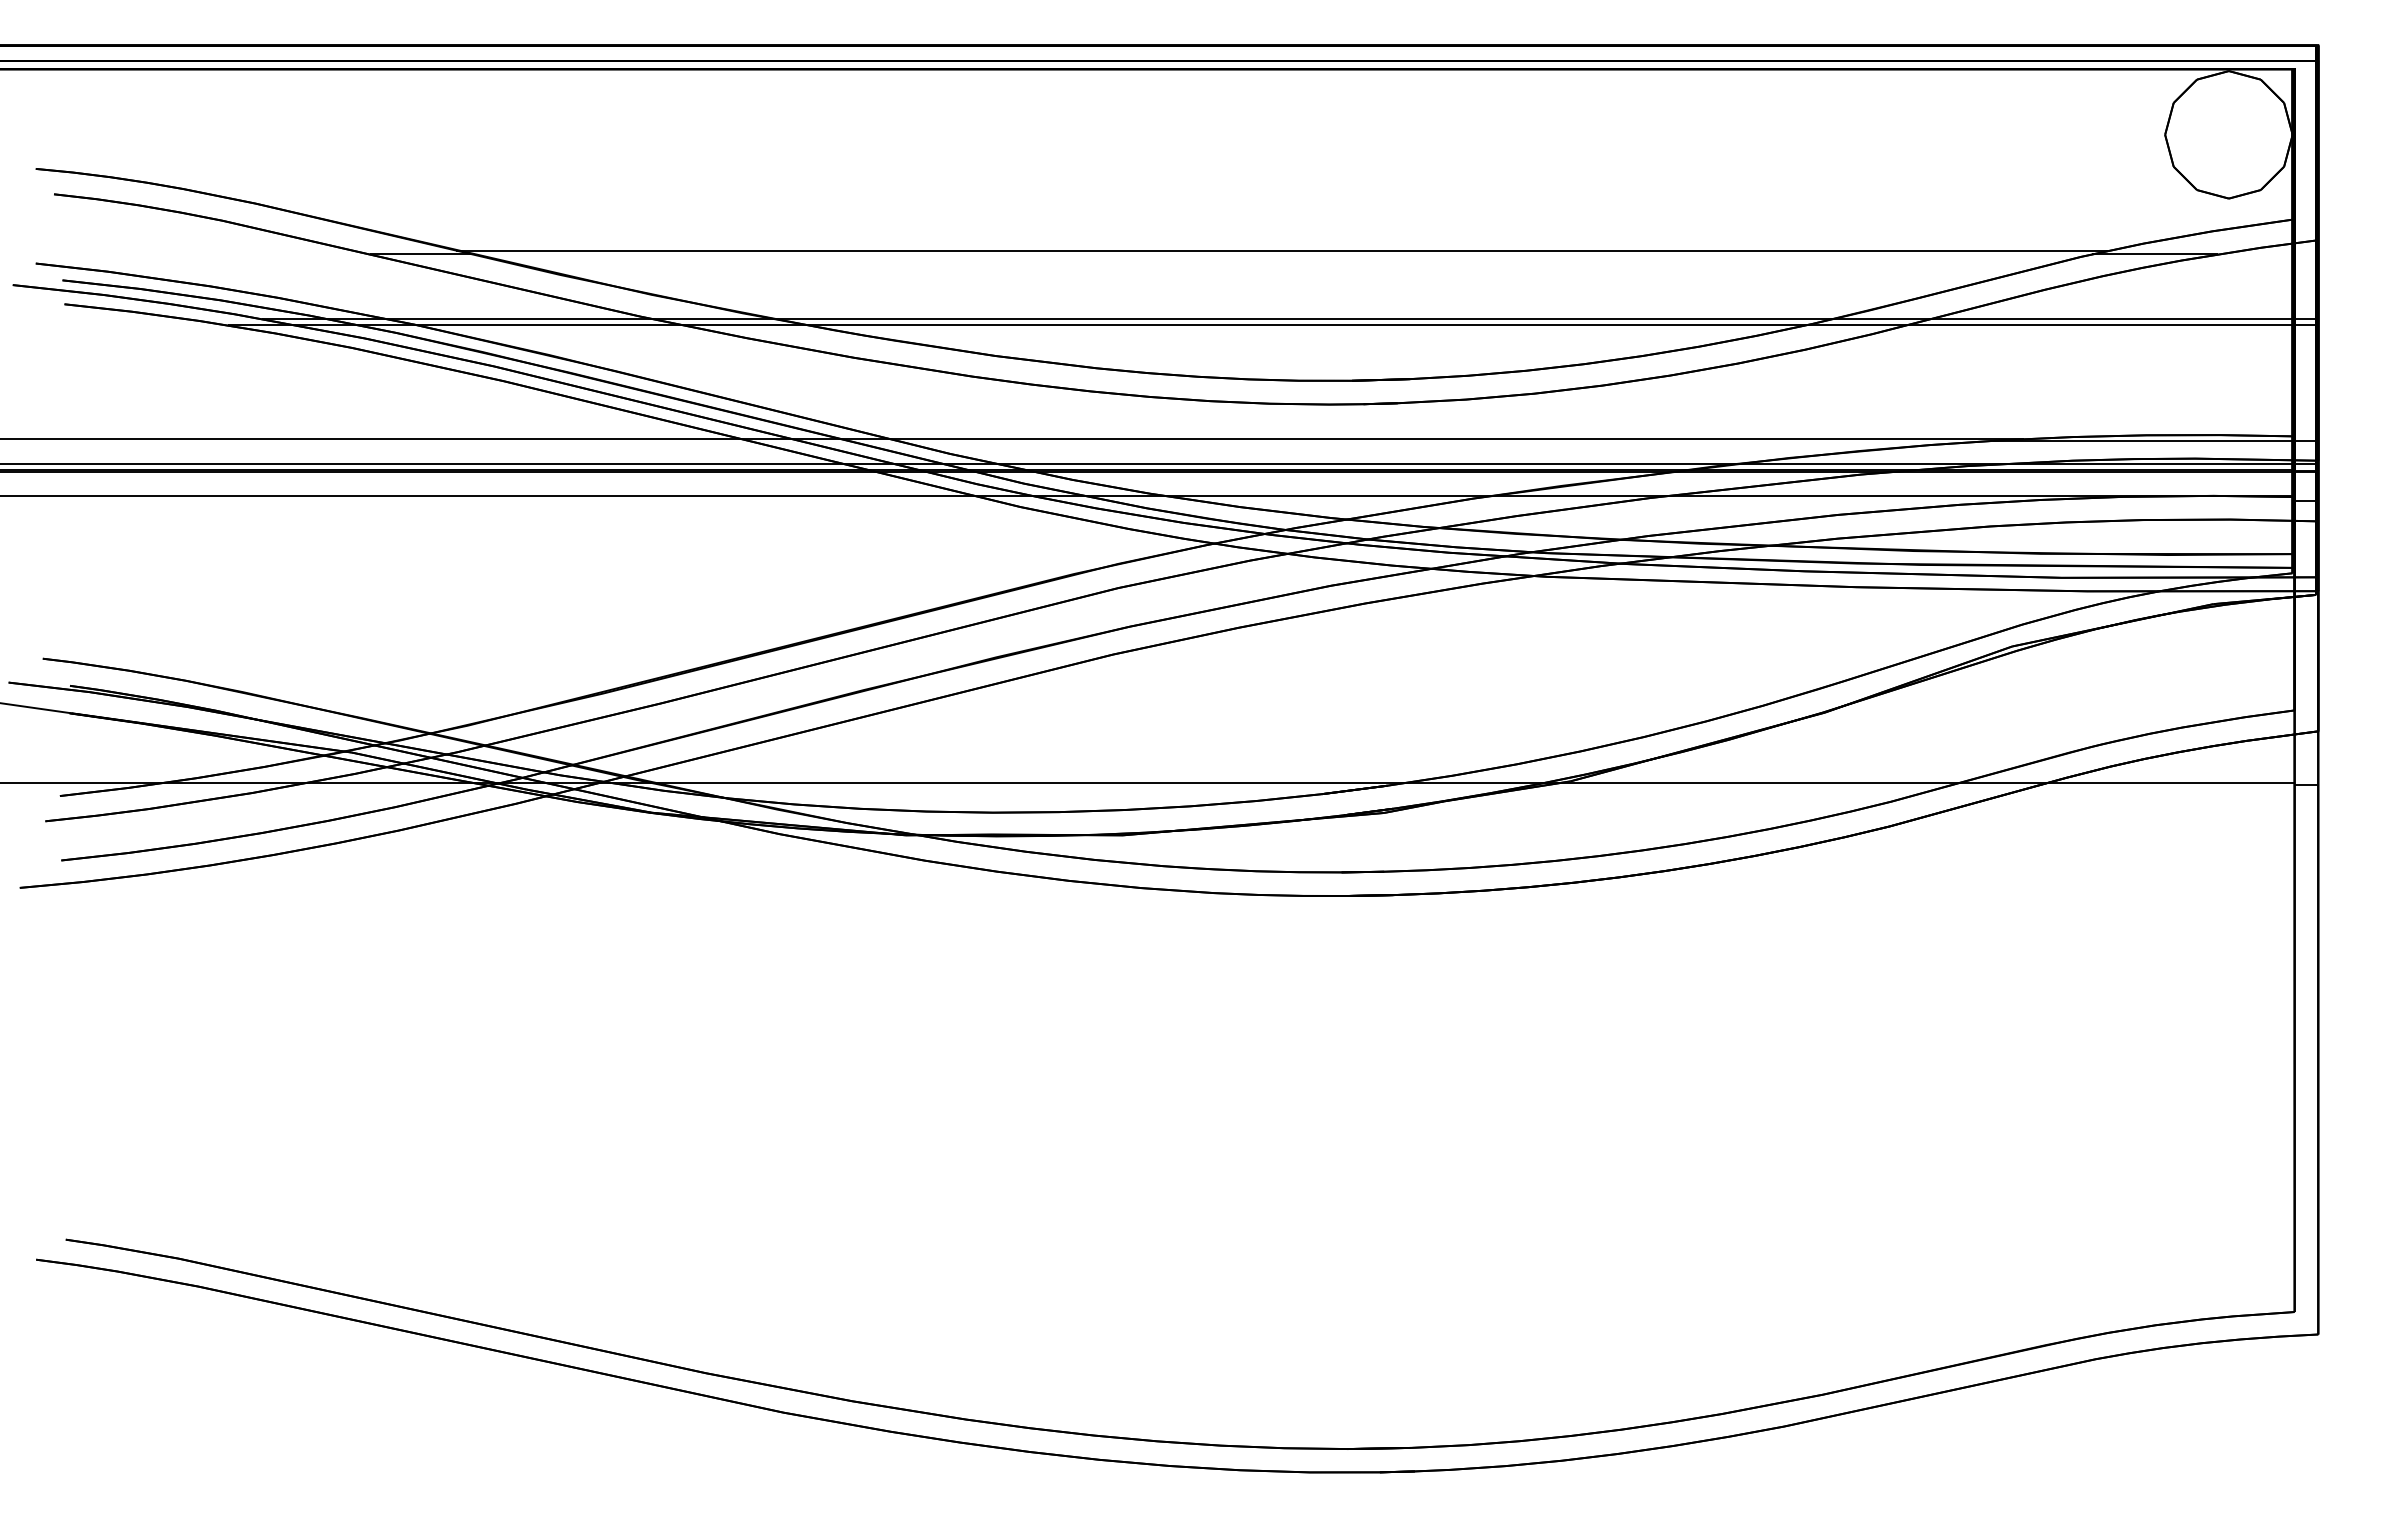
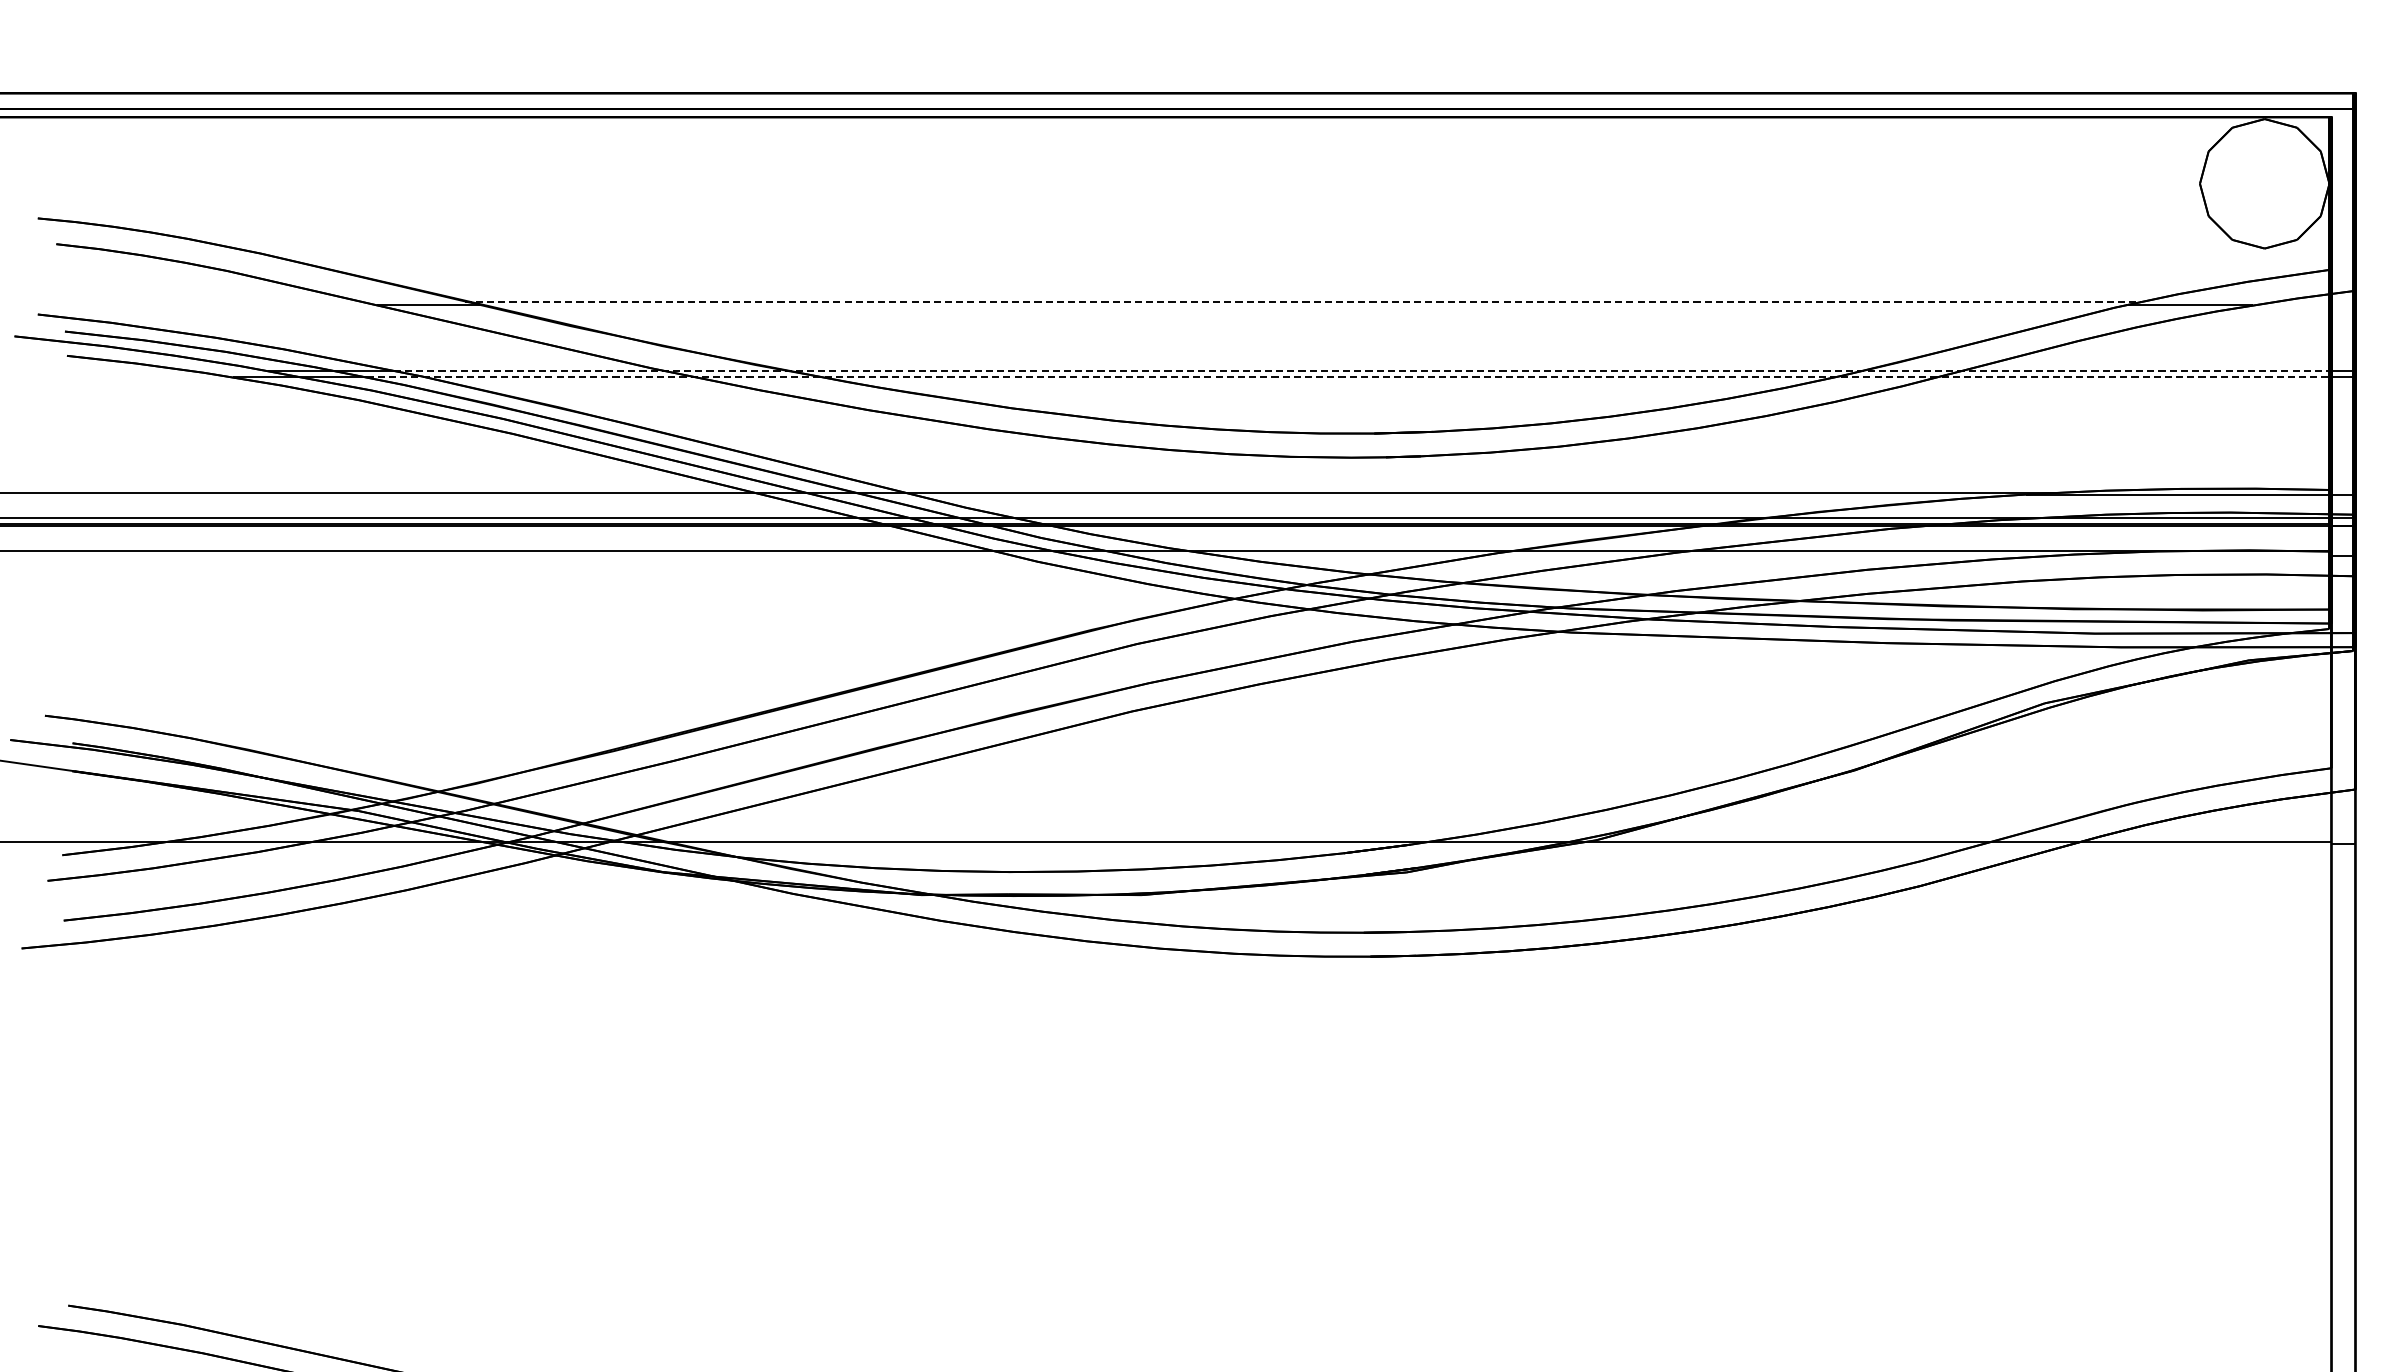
line: (1282, 250) -> (1303, 301), solid -> dashed
line: (1340, 318) -> (1362, 370), solid -> dashed
line: (1327, 325) -> (1349, 377), solid -> dashed

